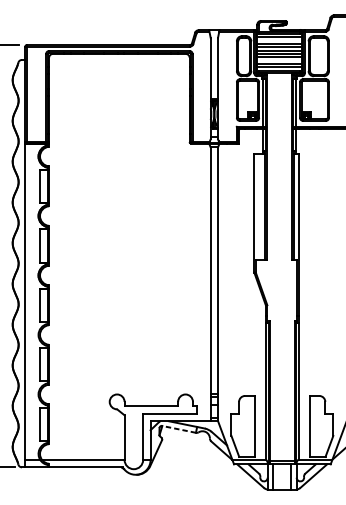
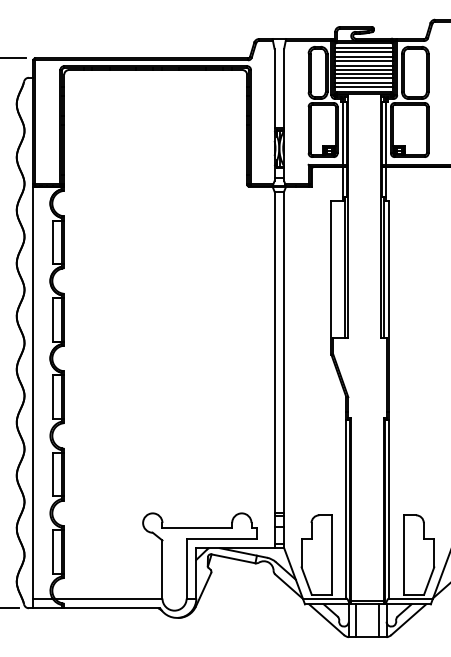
line: (279, 40) -> (364, 52), added
line: (279, 60) -> (364, 78), added
line: (178, 429) -> (232, 558), dashed -> solid

